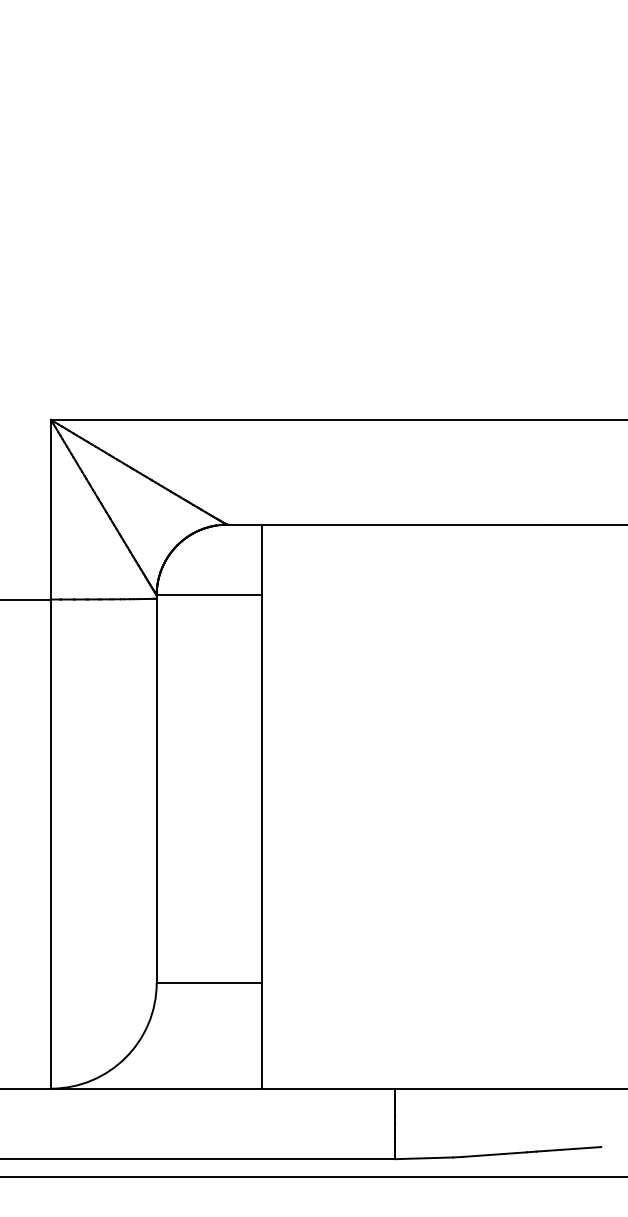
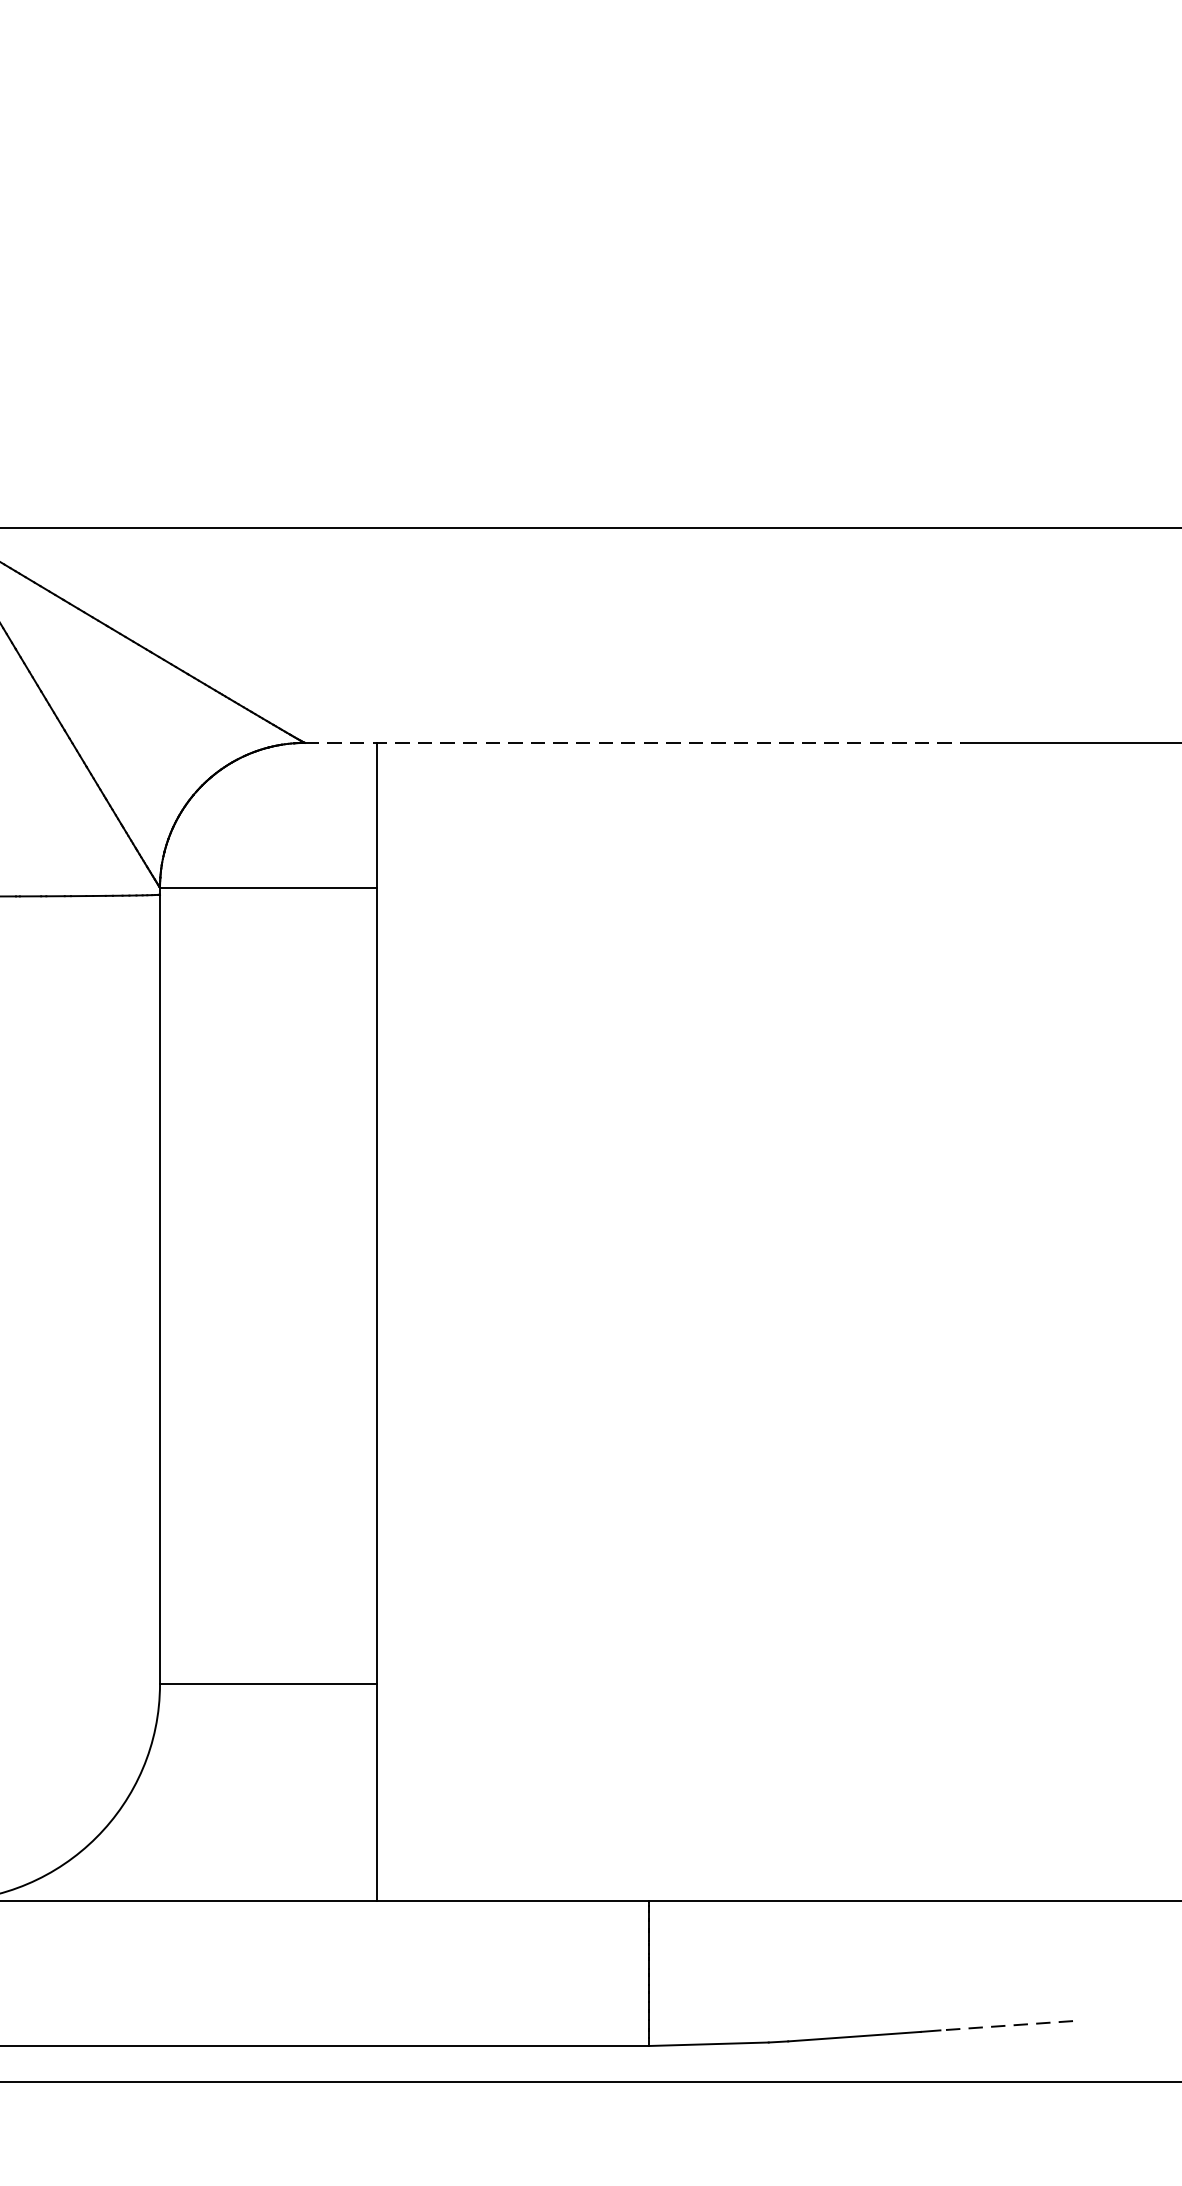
line: (387, 524) -> (634, 742), solid -> dashed
line: (568, 1149) -> (1005, 2026), solid -> dashed

